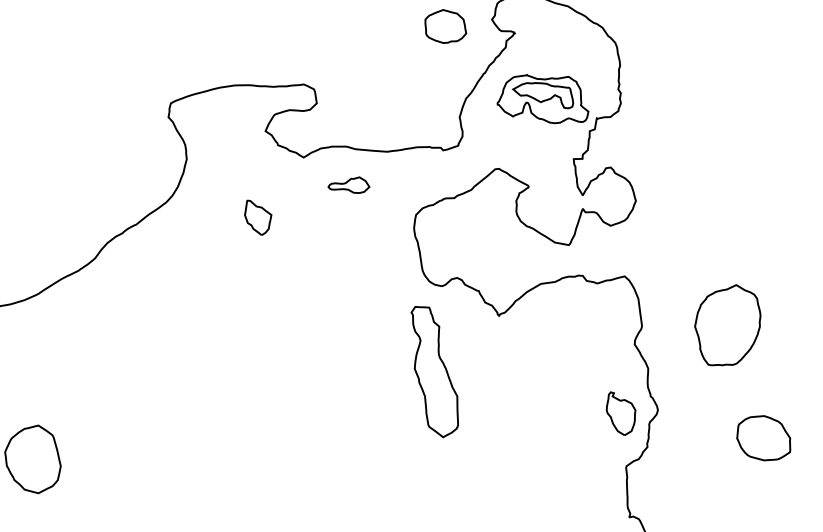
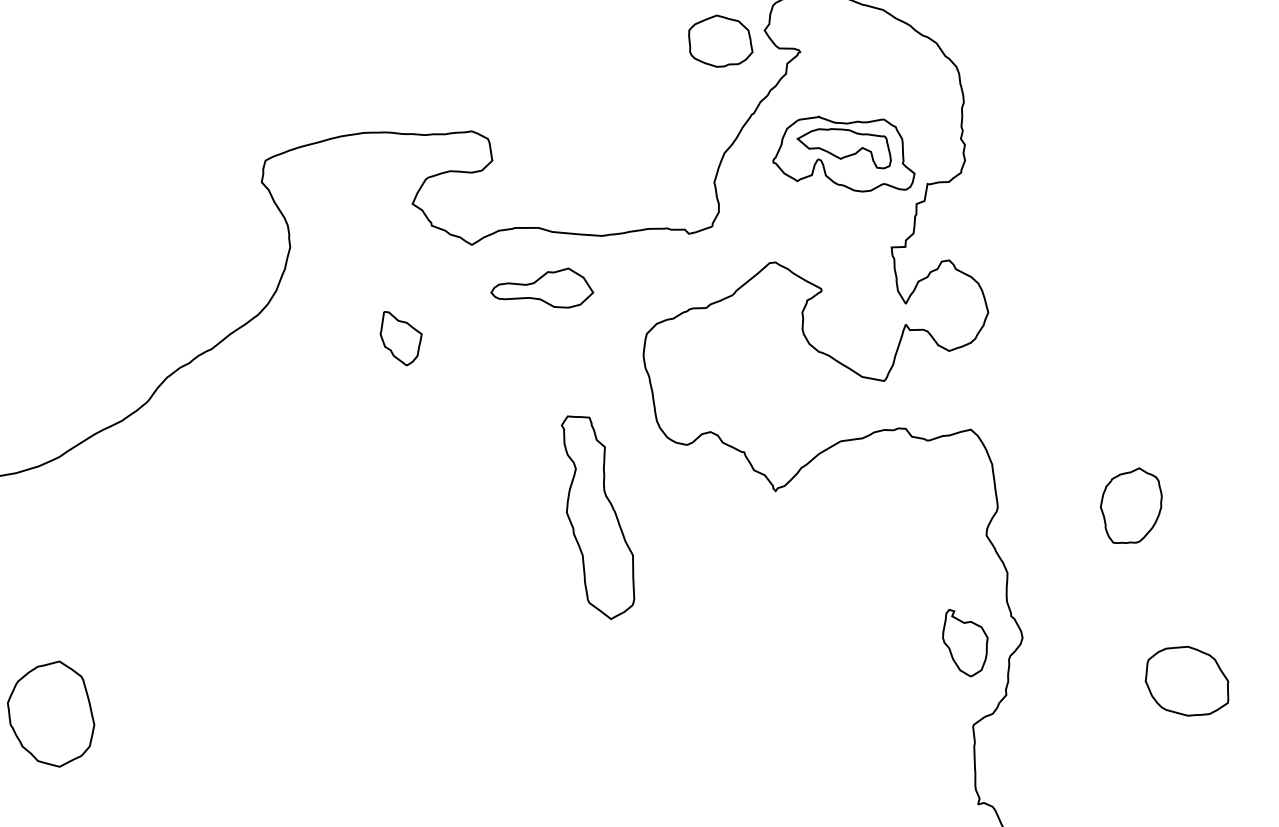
part: (445, 26) -> (720, 41), moved
part: (348, 184) -> (541, 286), size x1.6
part: (727, 325) -> (1130, 505), size x0.6
part: (434, 372) -> (597, 518), moved

